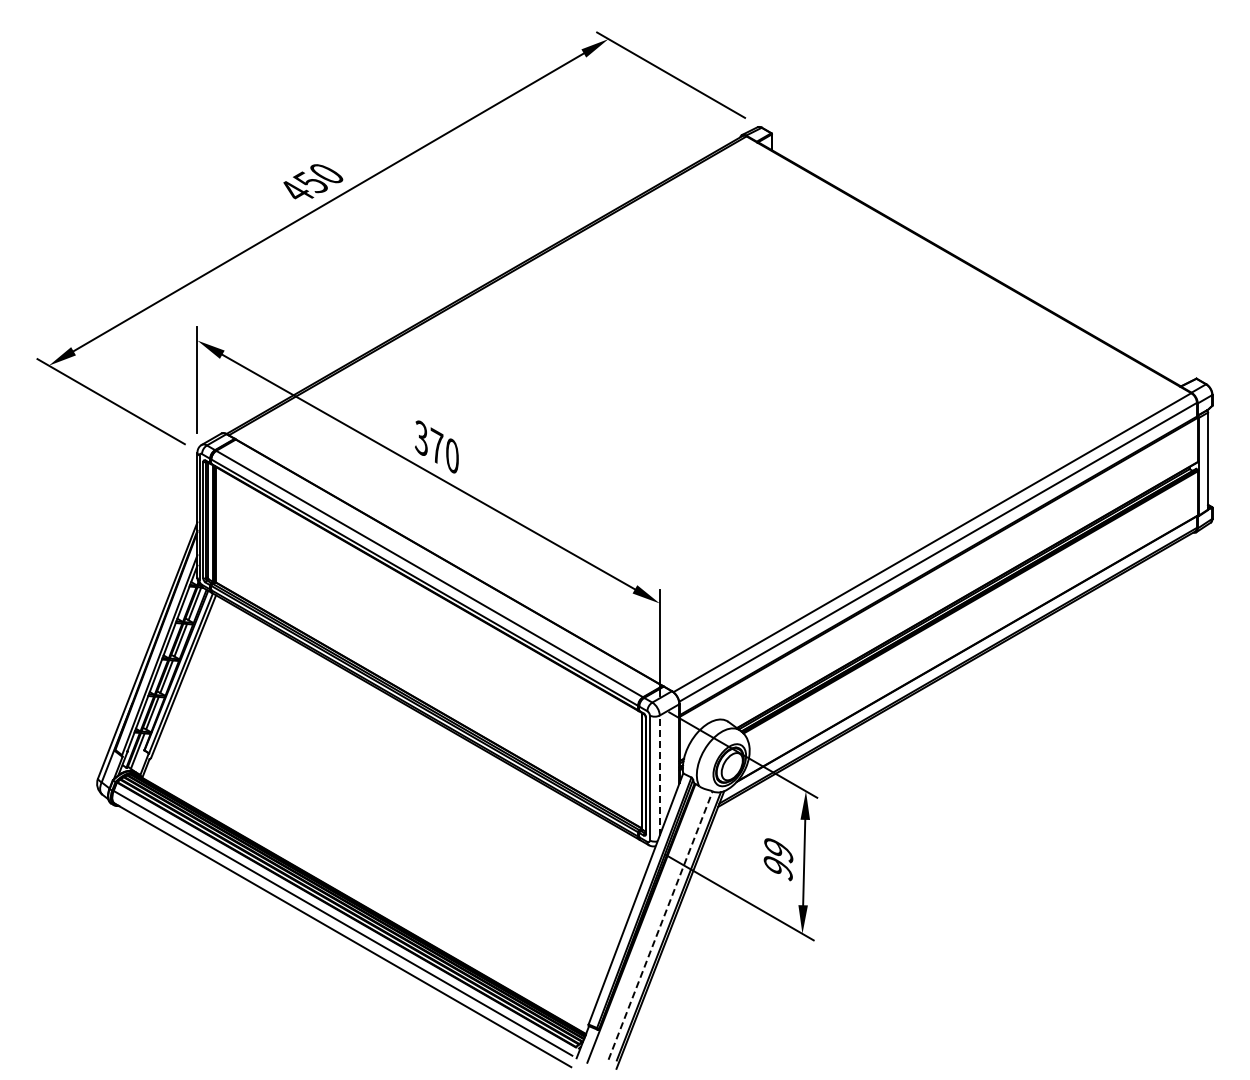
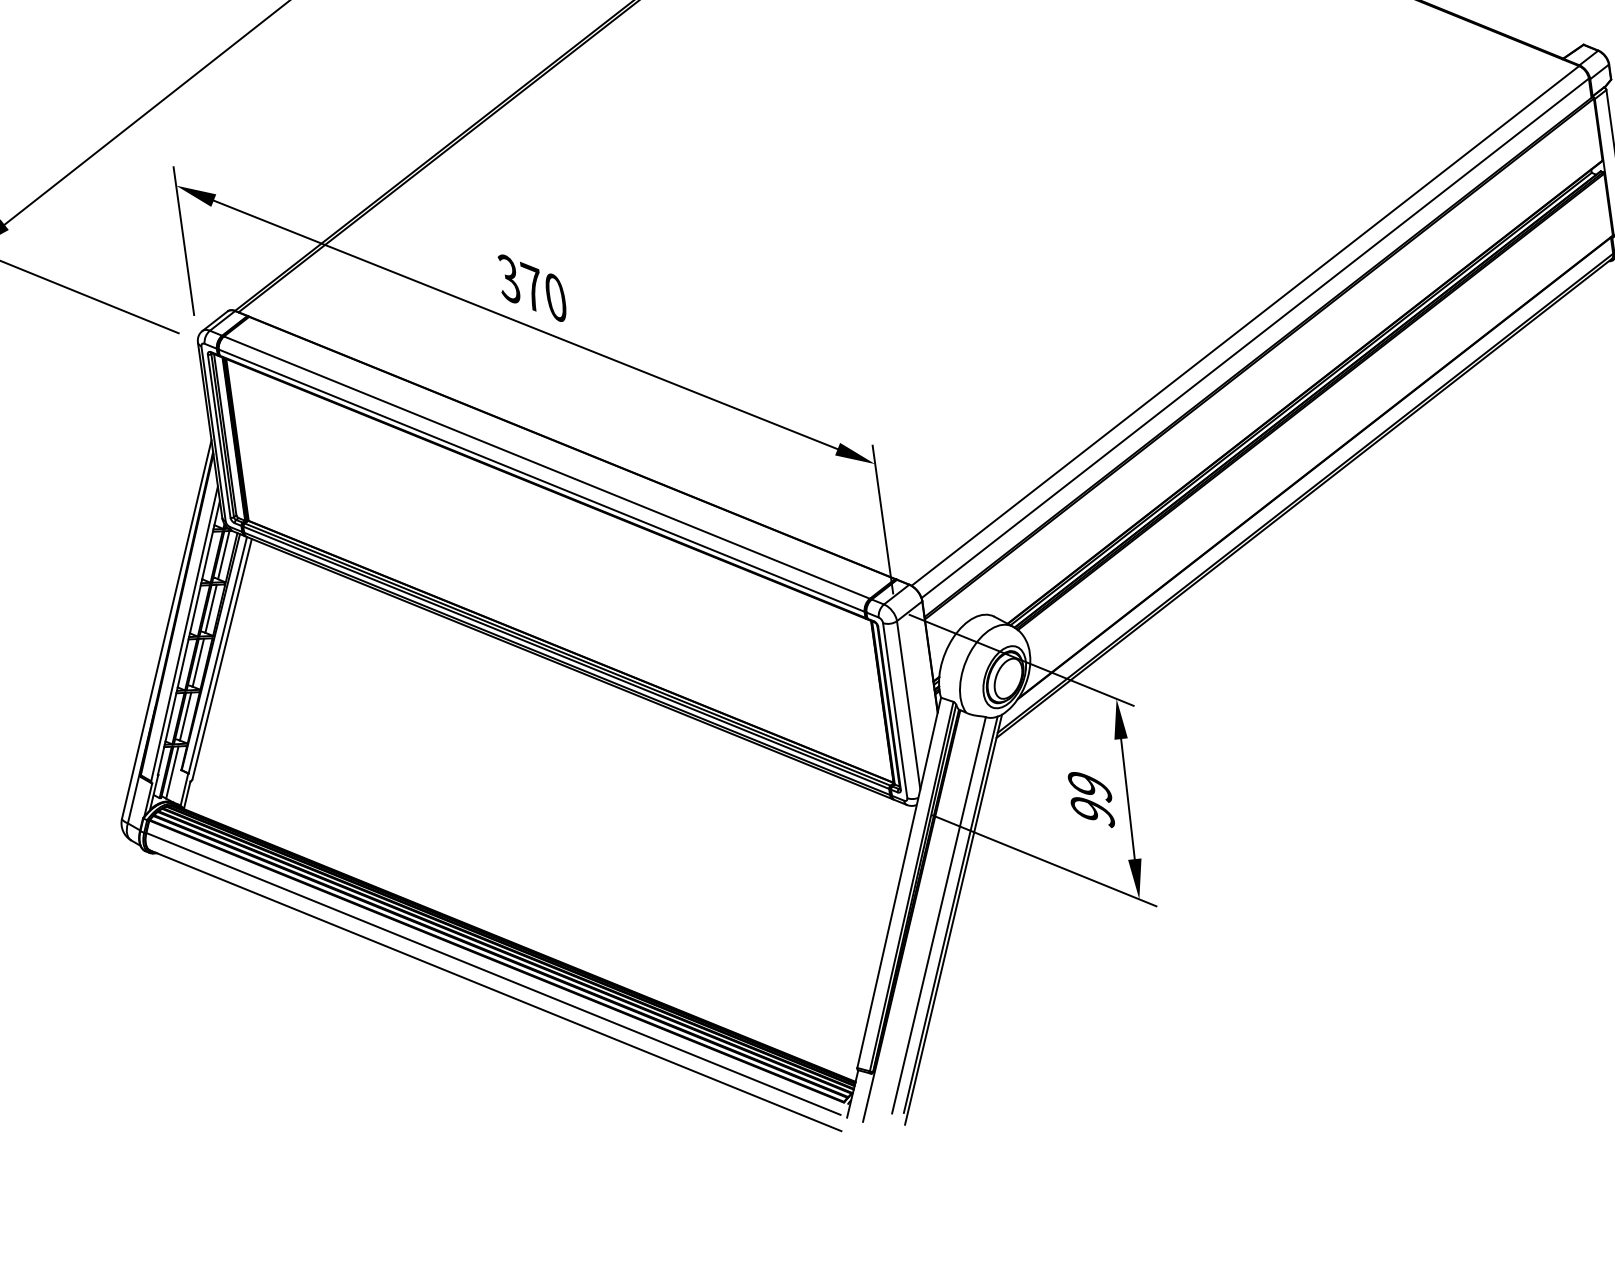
line: (659, 775) -> (908, 705), dashed -> solid
line: (660, 925) -> (938, 915), dashed -> solid

